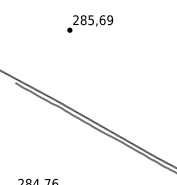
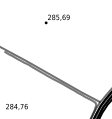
text: (88, 24) -> (56, 19), moved

